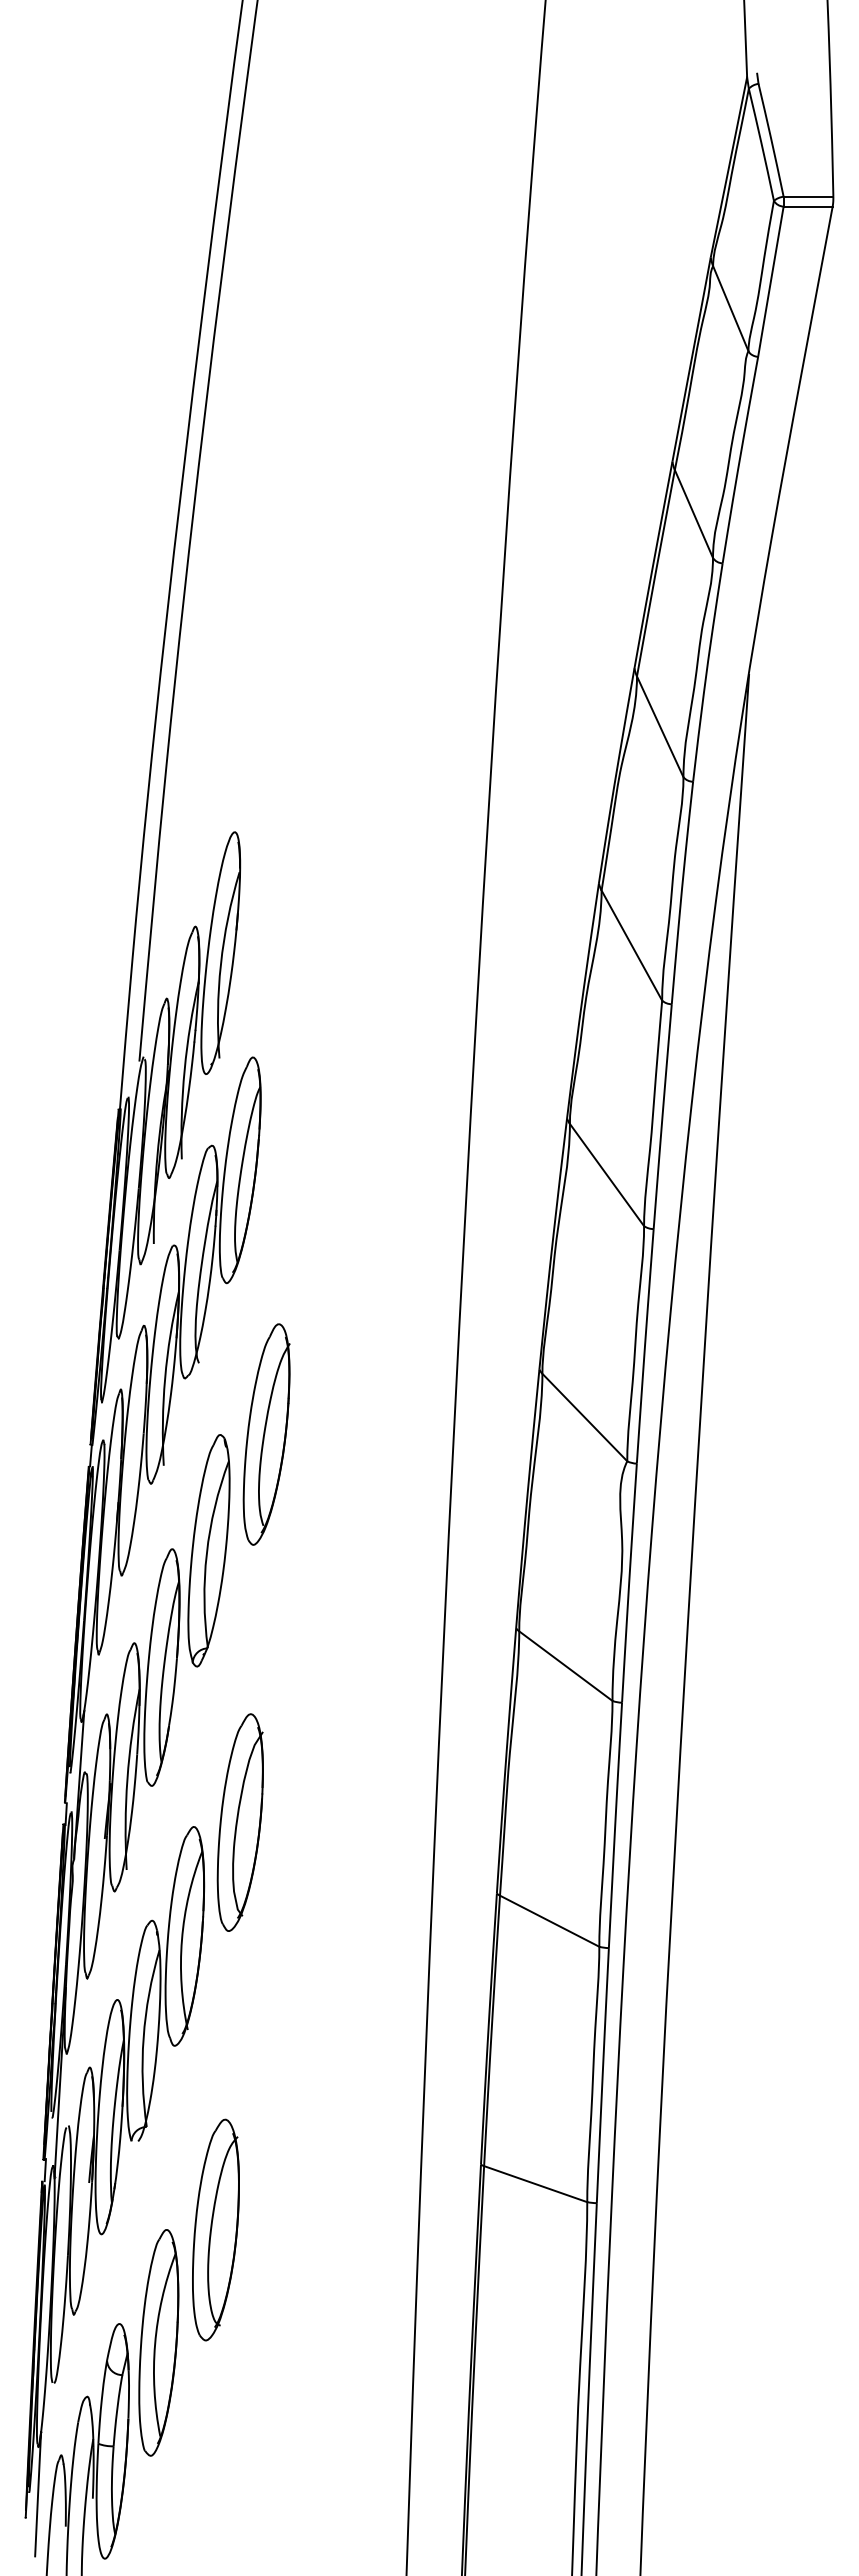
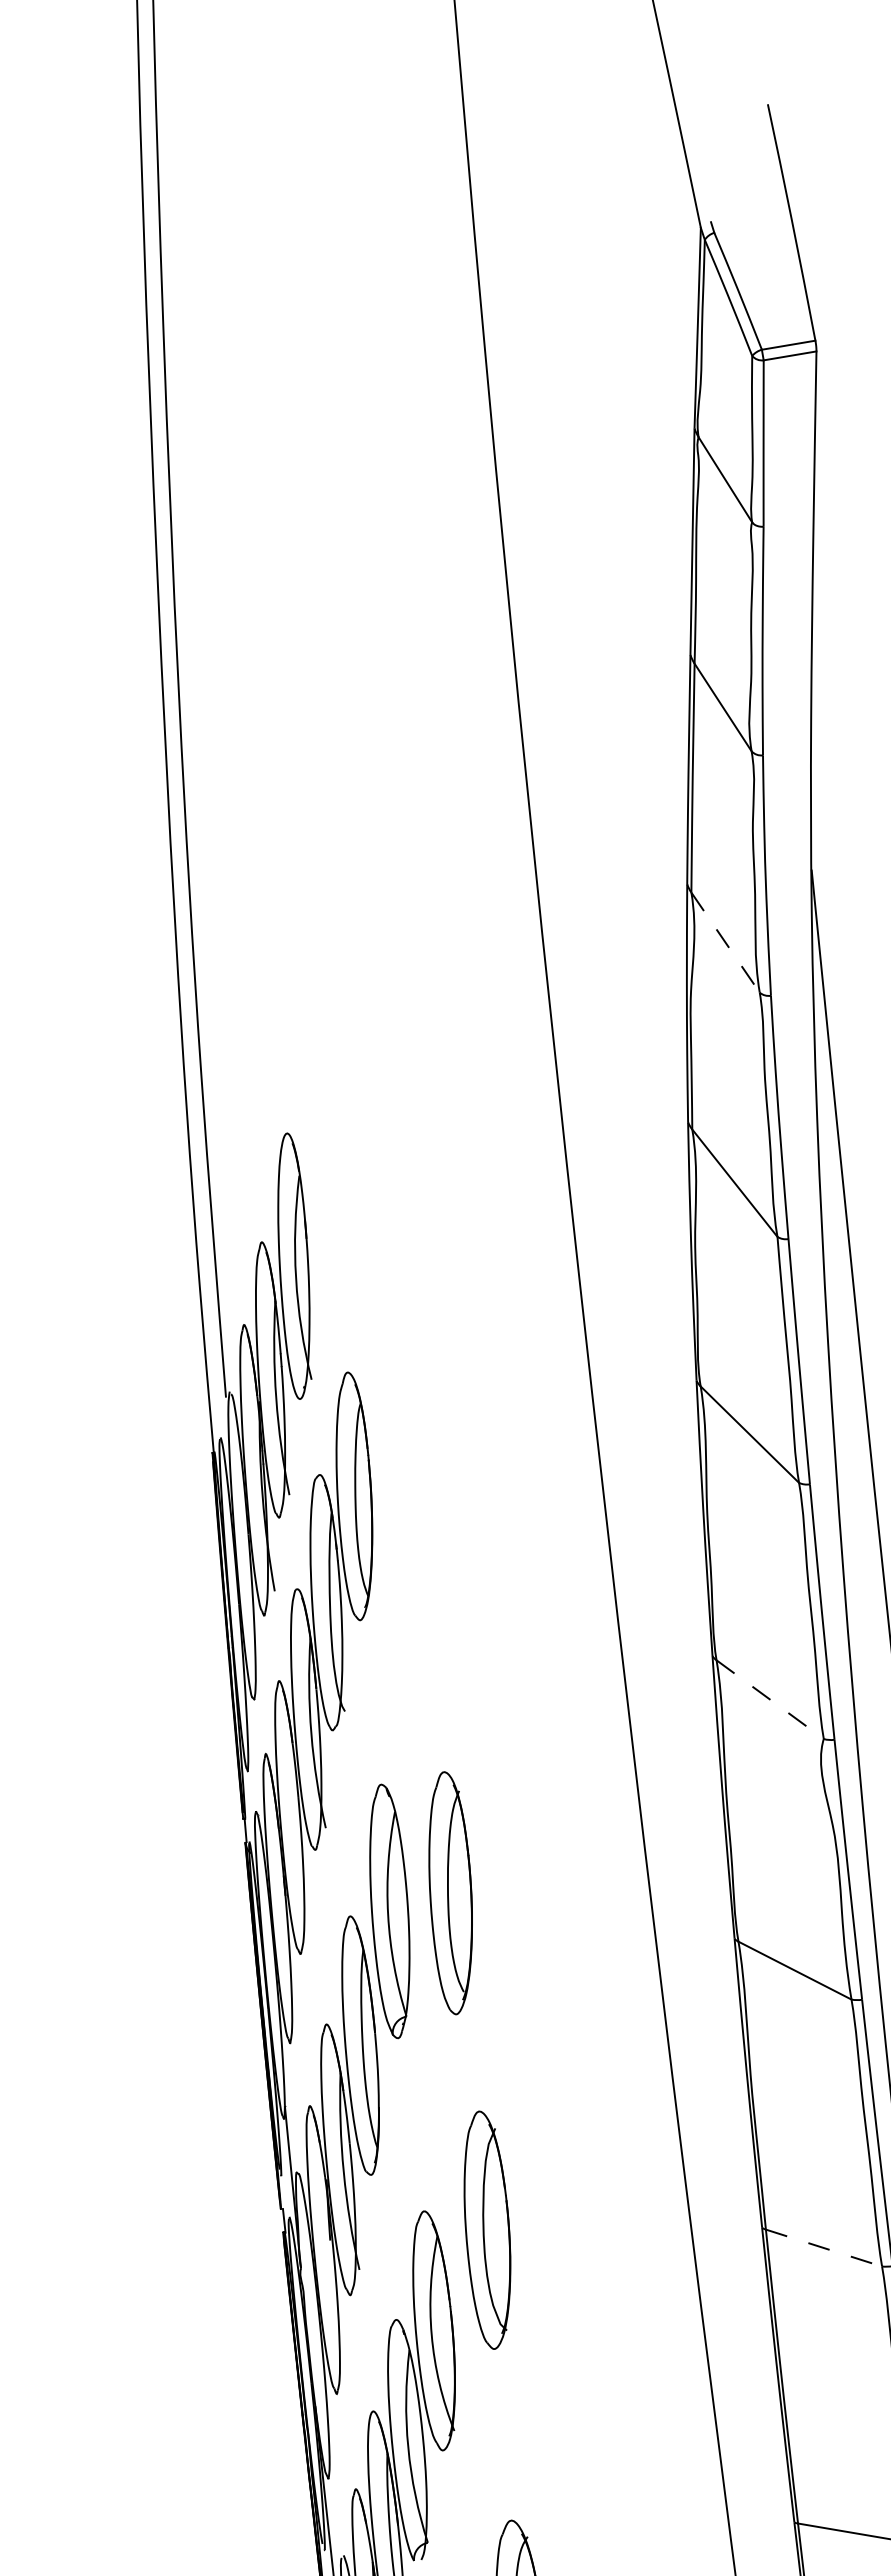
line: (660, 726) -> (725, 942), solid -> dashed
line: (584, 1417) -> (769, 1699), solid -> dashed
part: (266, 1434) -> (450, 1893), moved
part: (239, 1822) -> (486, 2230), moved
line: (549, 1921) -> (823, 2248), solid -> dashed

